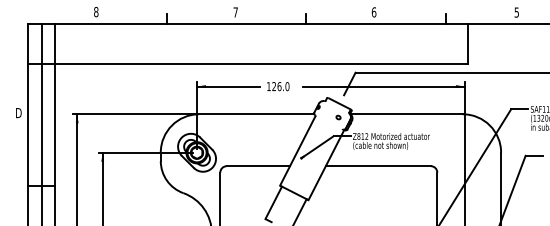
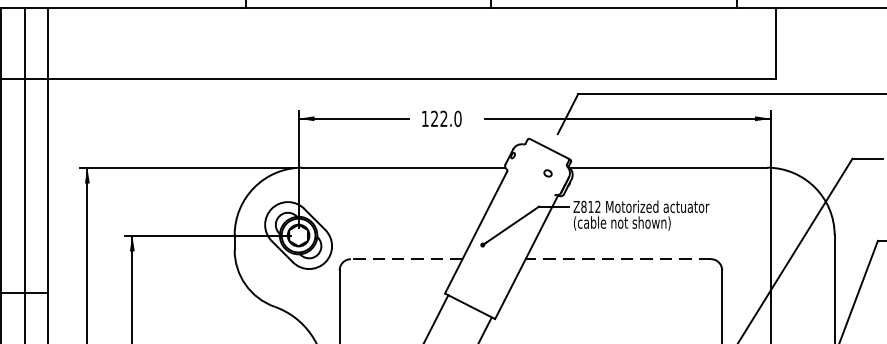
text: (279, 86) -> (443, 118), 126.0 -> 122.0
line: (258, 166) -> (406, 259), solid -> dashed
line: (378, 166) -> (618, 259), solid -> dashed

